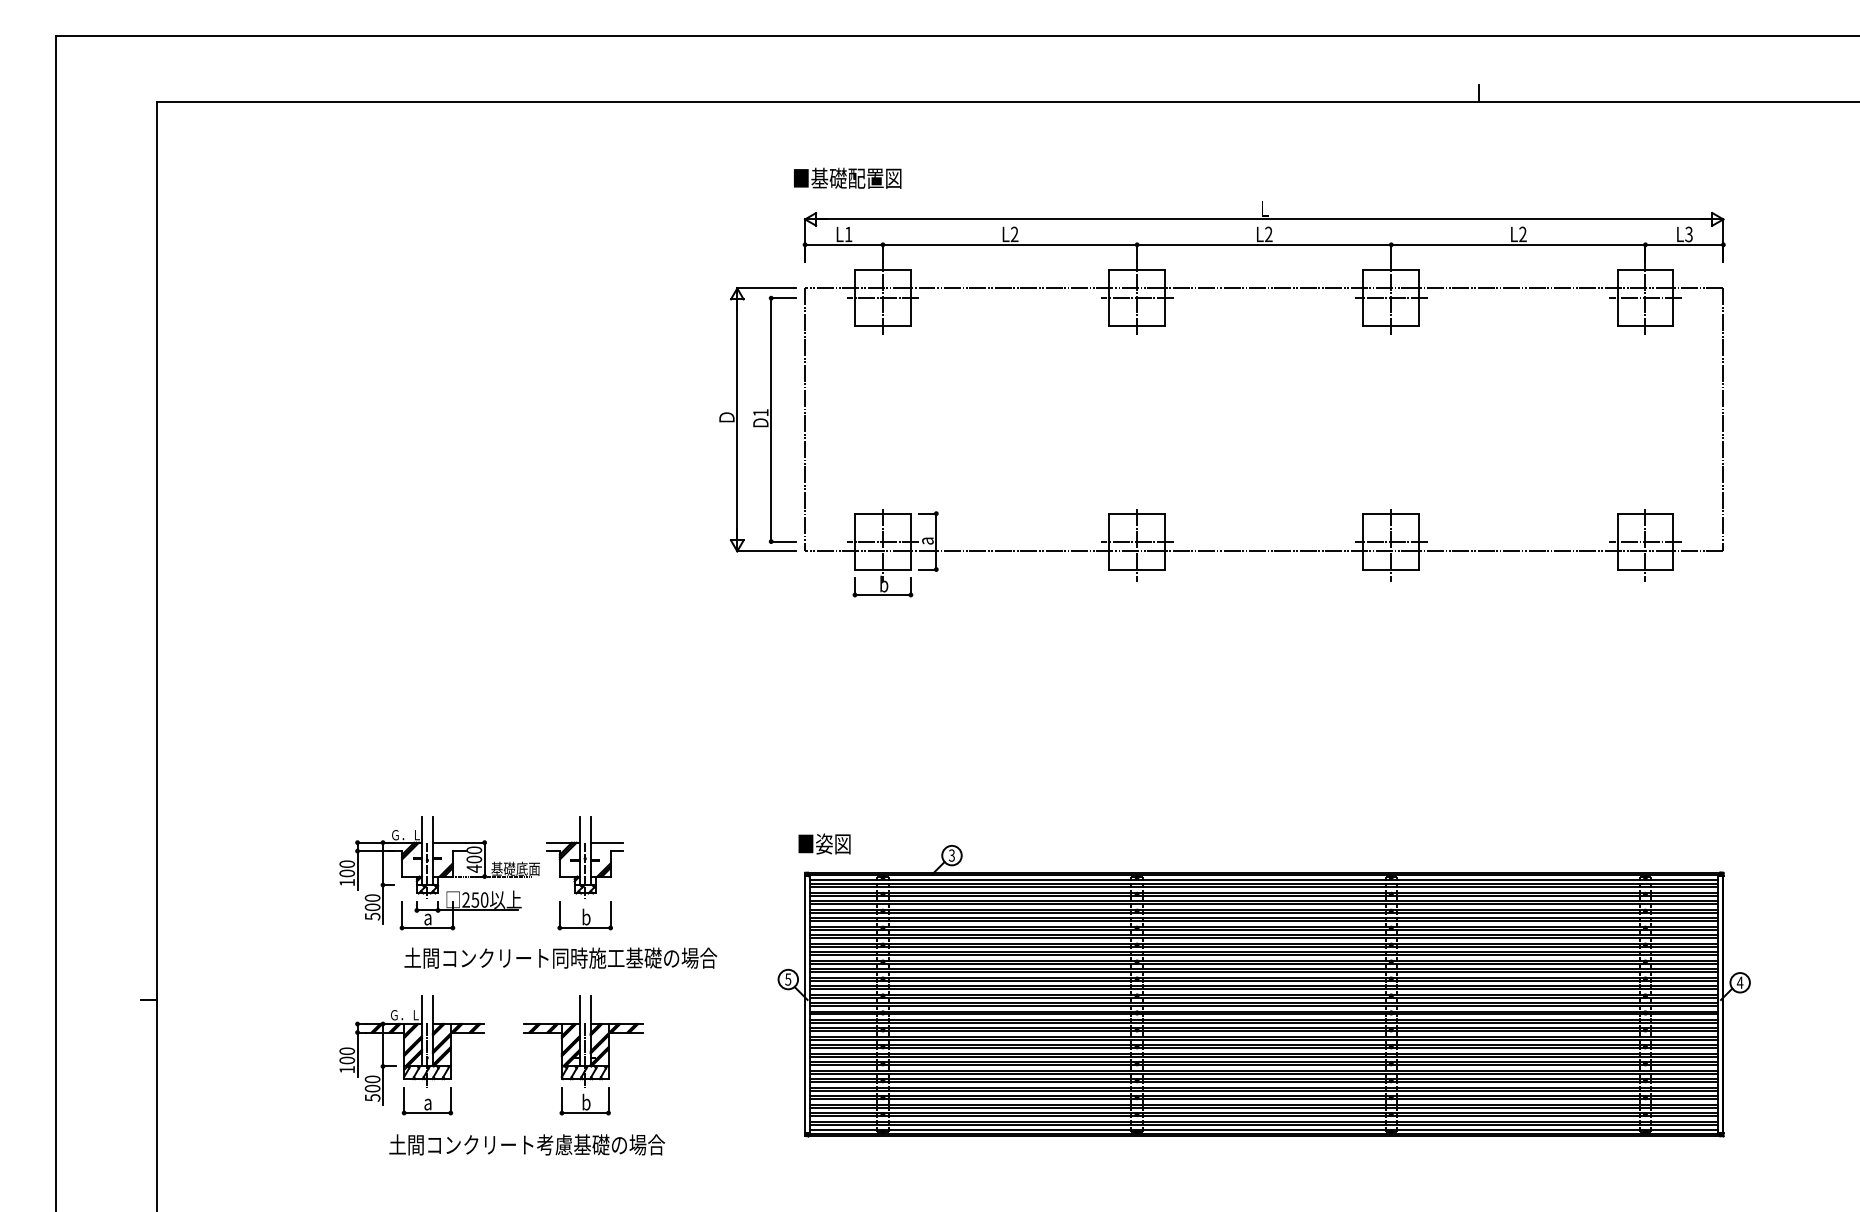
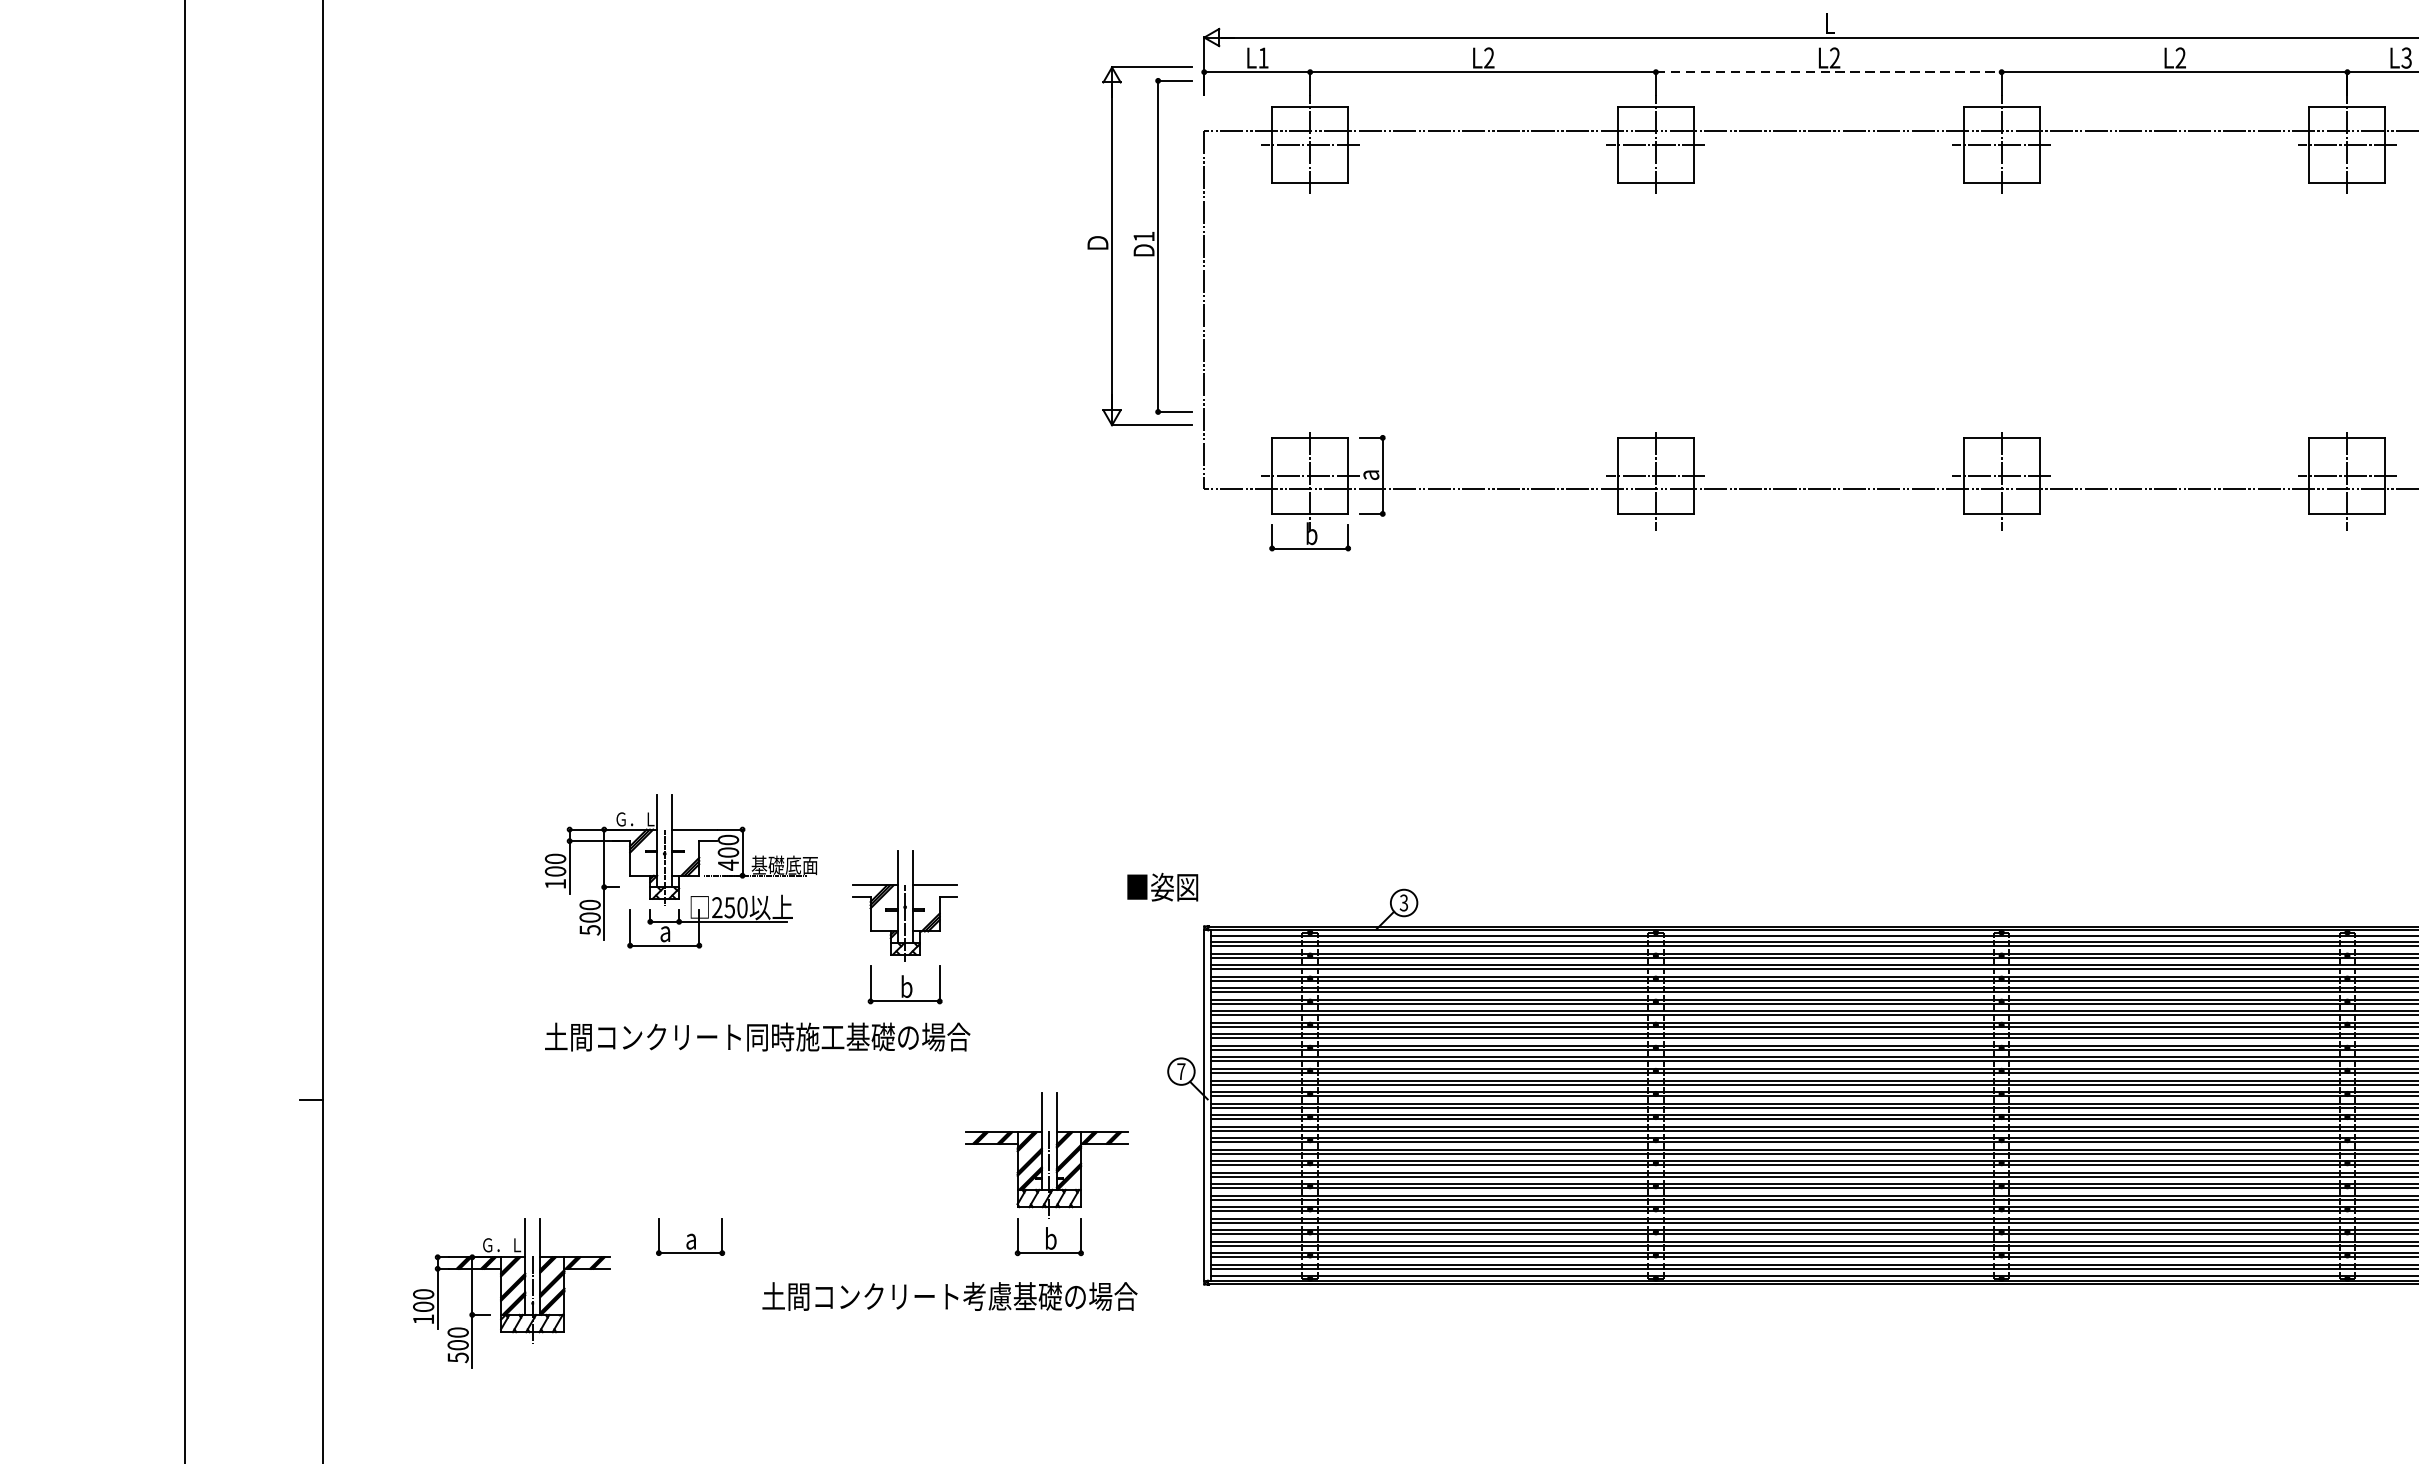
line: (1264, 244) -> (1829, 71), solid -> dashed
part: (757, 419) -> (1139, 245), moved
text: (824, 843) -> (1162, 886), moved
part: (439, 873) -> (681, 871), moved
text: (560, 957) -> (757, 1036), moved
text: (788, 979) -> (1181, 1071), 5 -> 7
part: (411, 1050) -> (511, 1293), moved
part: (583, 1055) -> (1047, 1174), moved
text: (526, 1144) -> (949, 1295), moved

